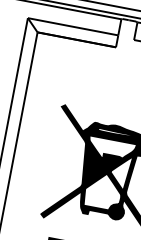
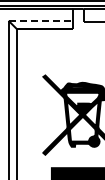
line: (73, 26) -> (40, 20), solid -> dashed

